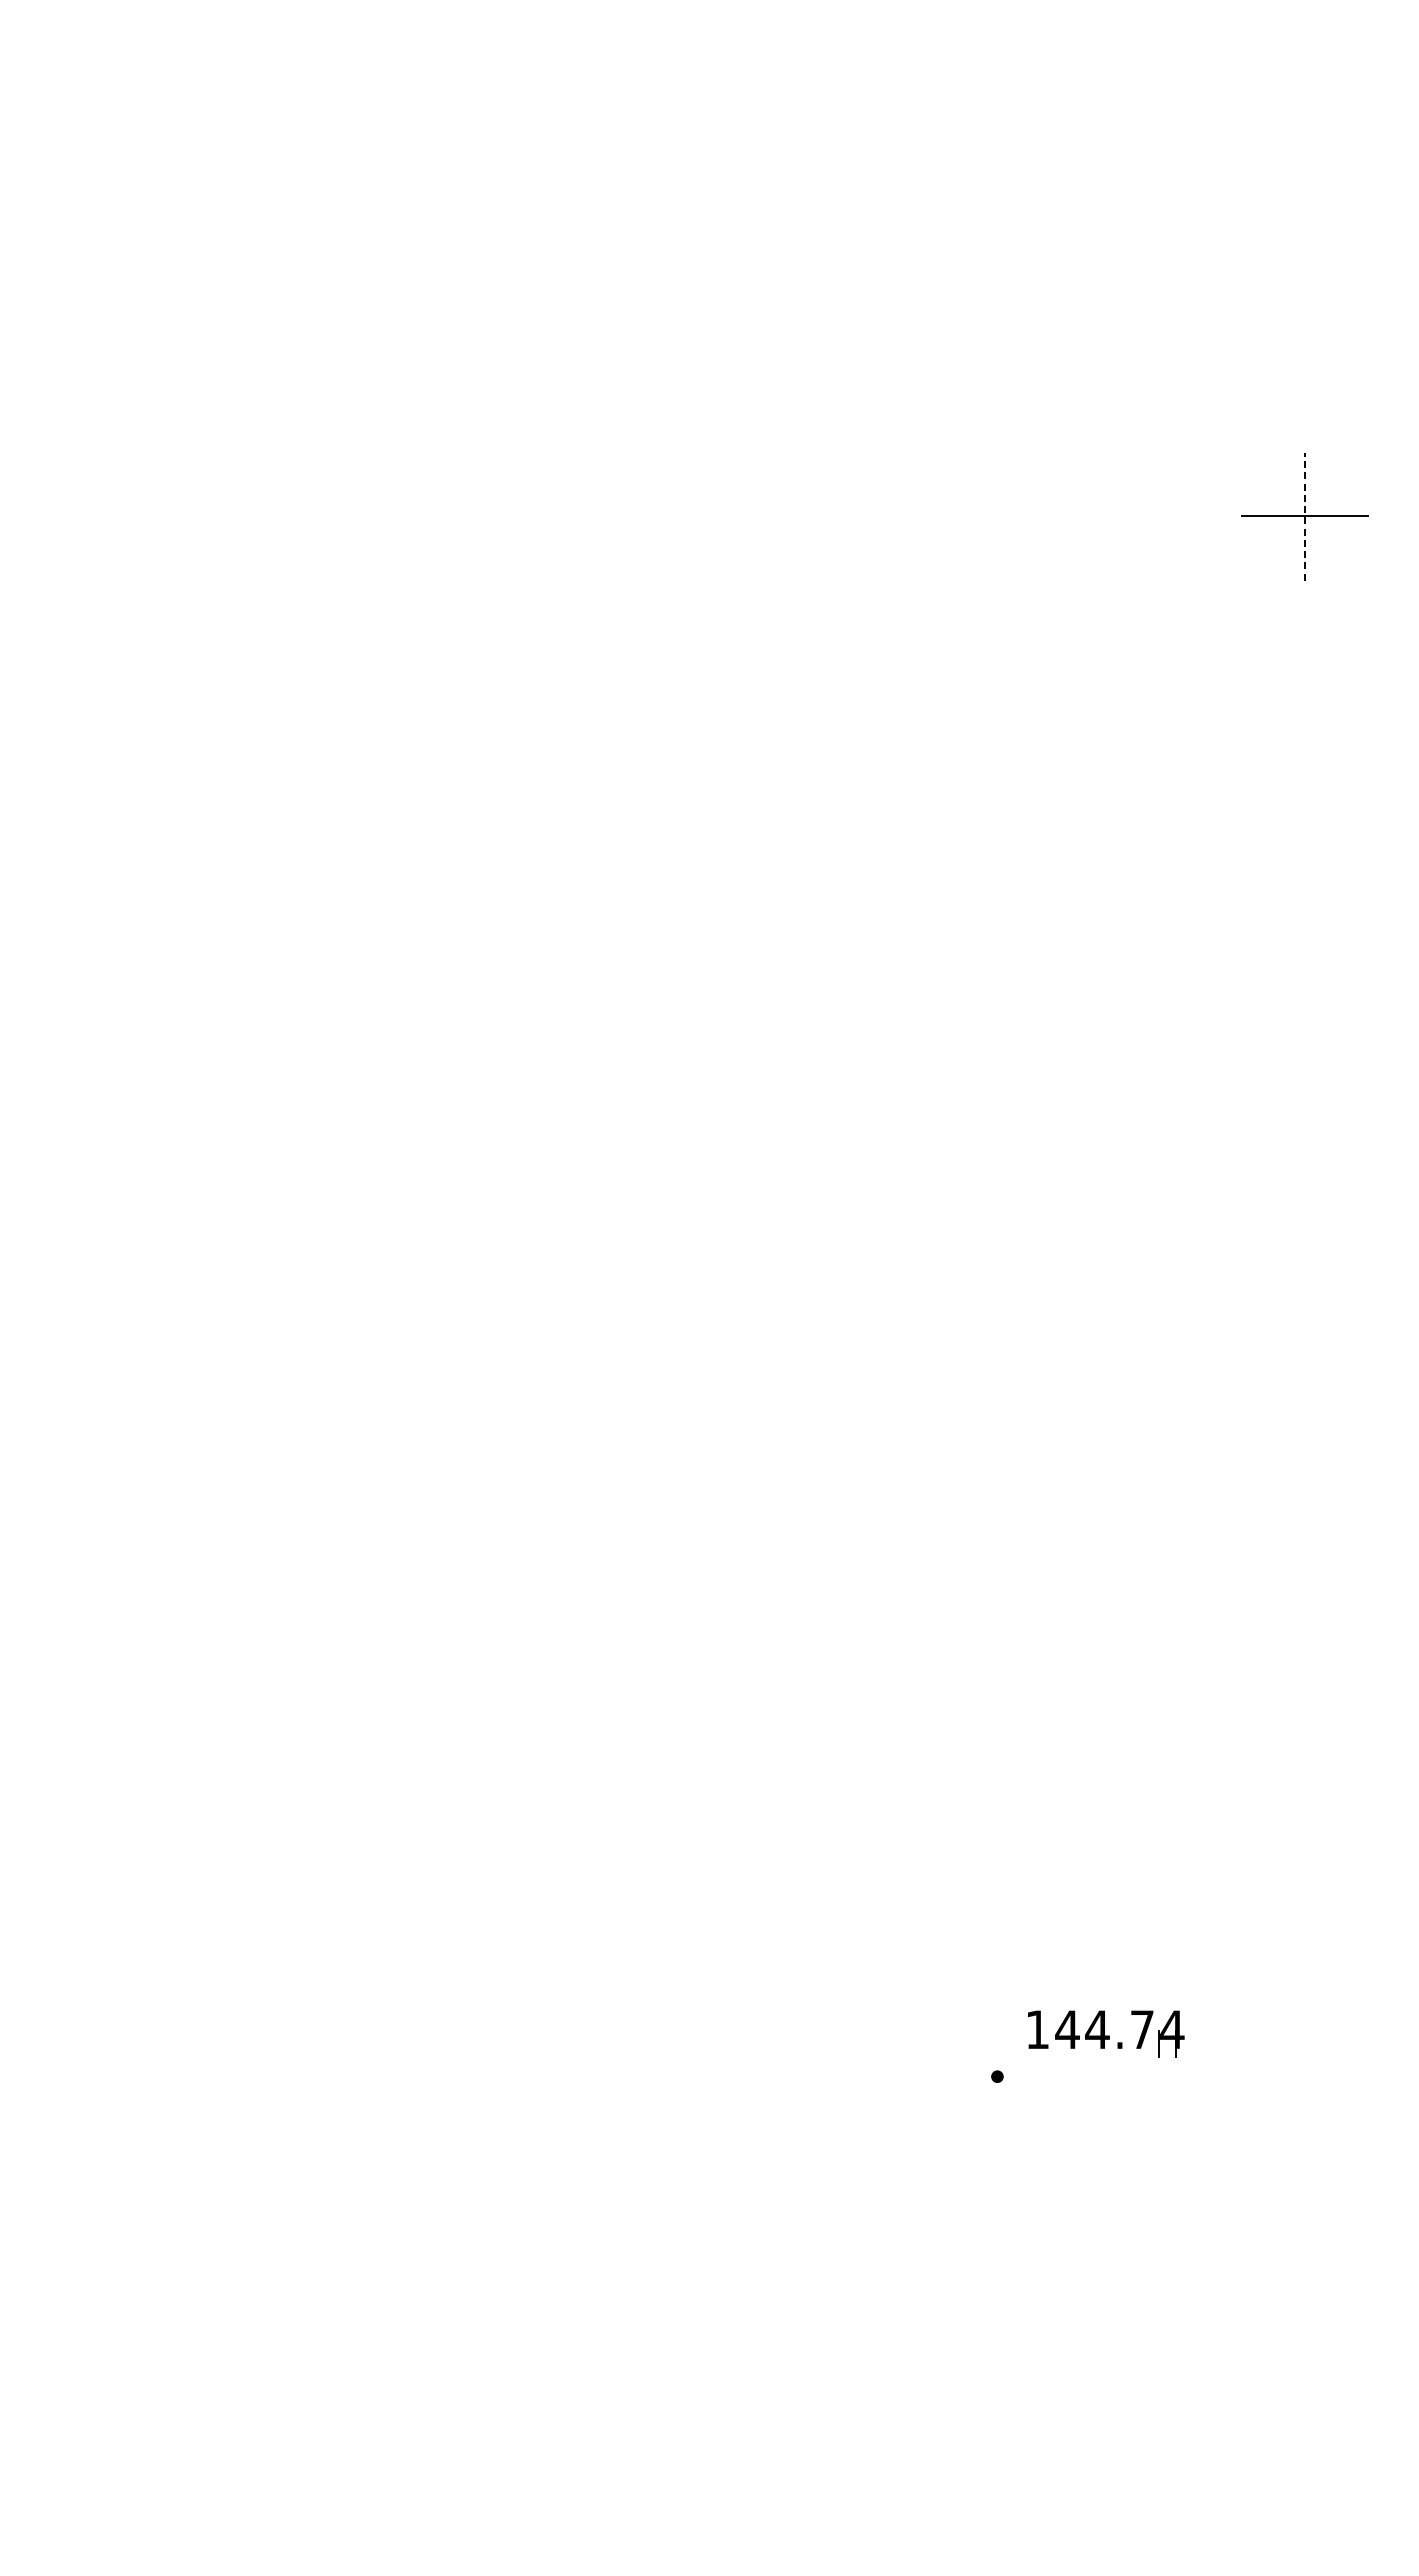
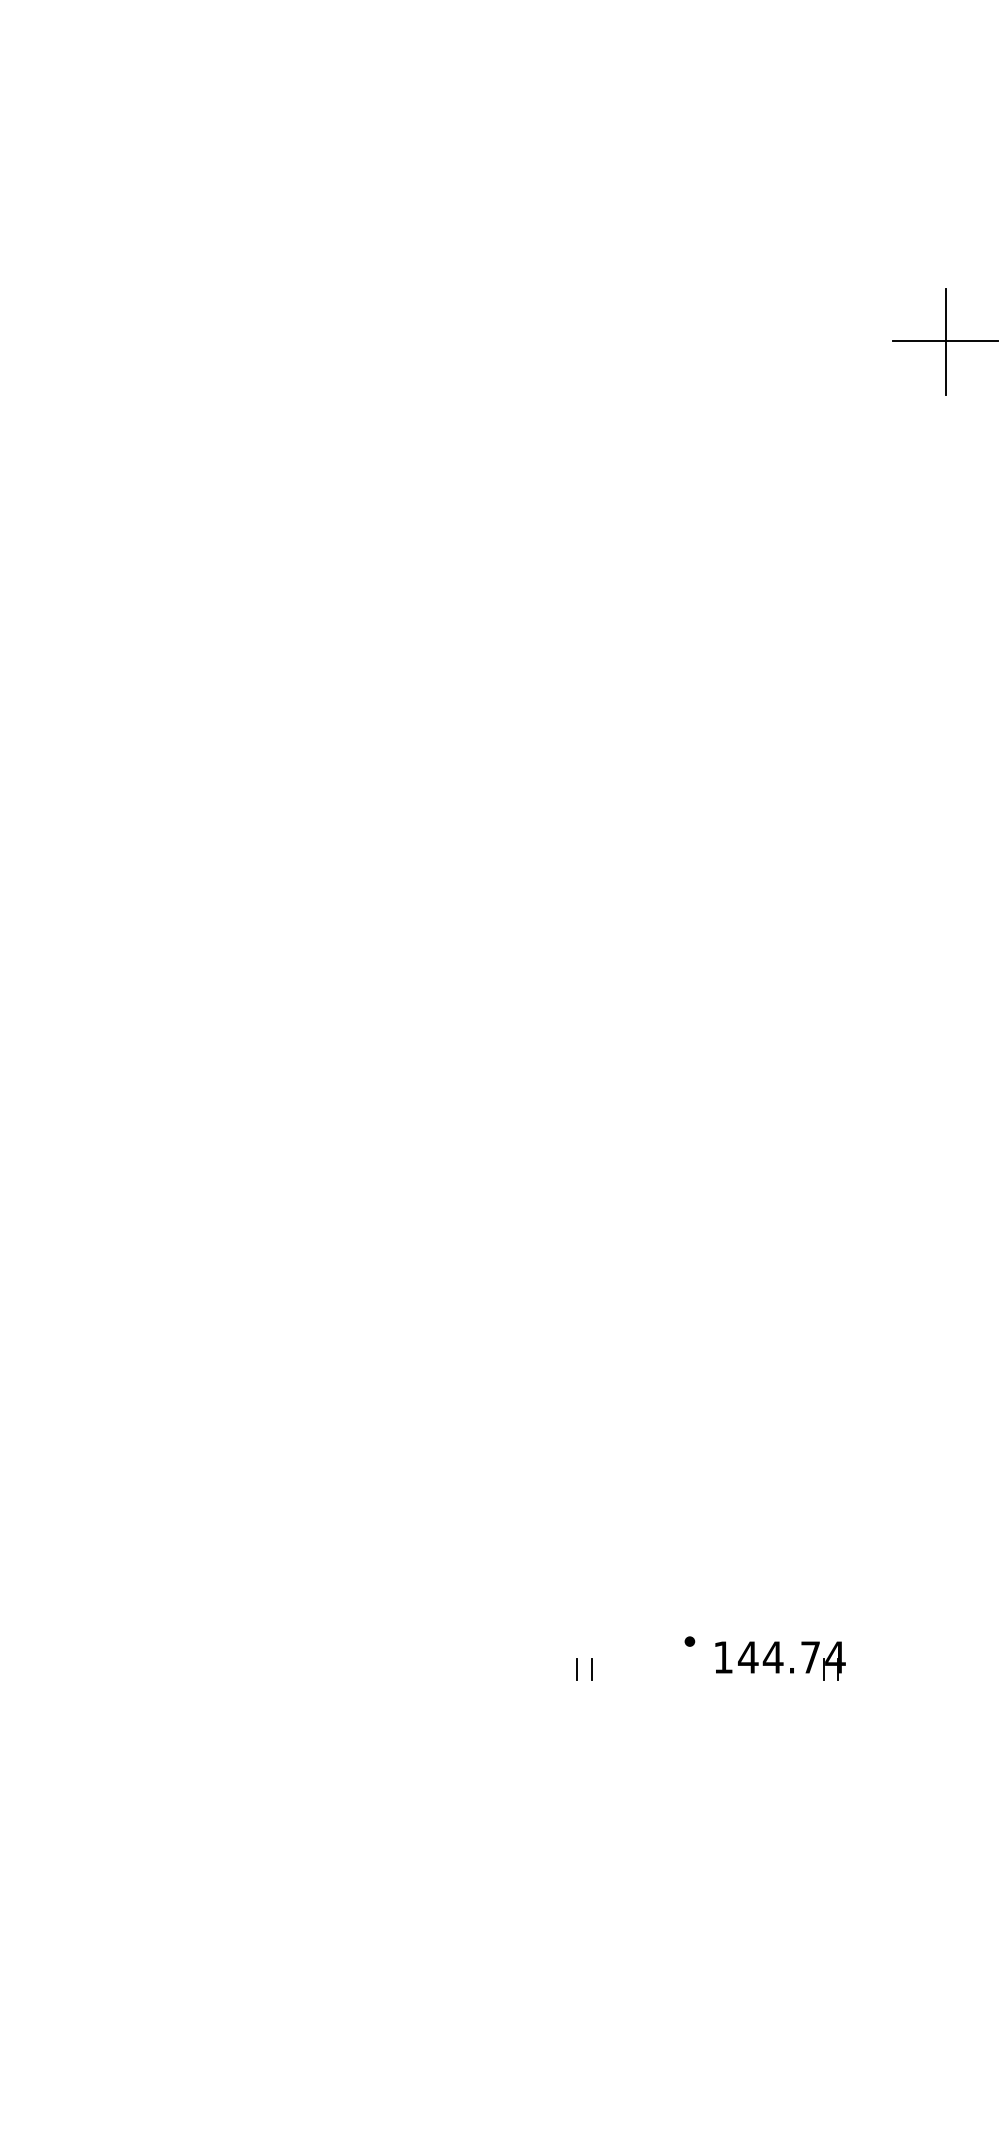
line: (1304, 516) -> (945, 341), dashed -> solid
part: (1106, 2033) -> (780, 1660), moved
line: (862, 2109) -> (577, 1668), added
line: (879, 2109) -> (591, 1668), added

